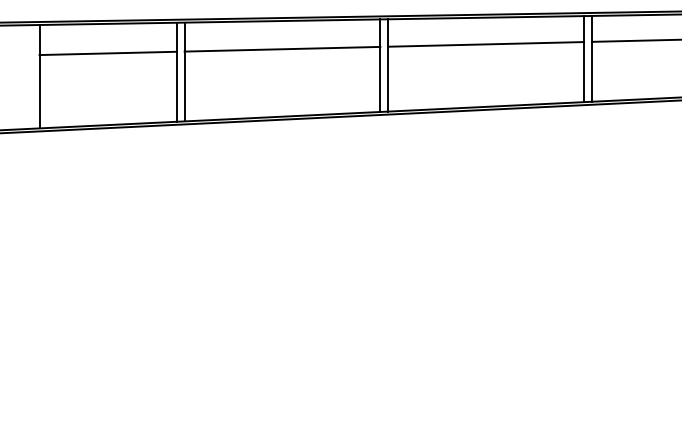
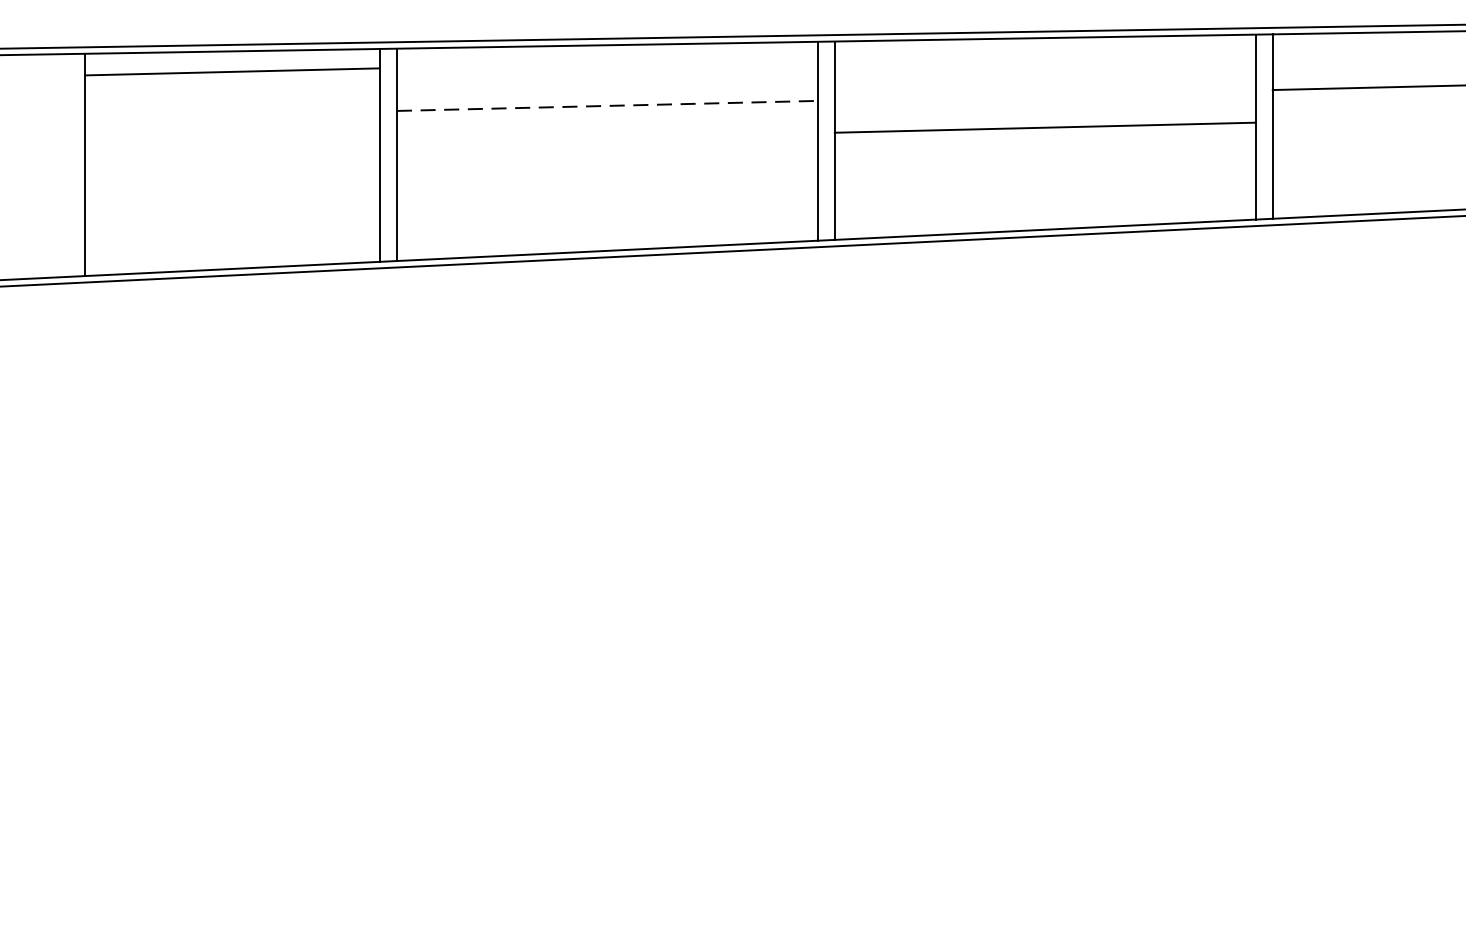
line: (486, 44) -> (1045, 127), moved
line: (282, 49) -> (607, 106), solid -> dashed
line: (107, 53) -> (231, 72), moved

